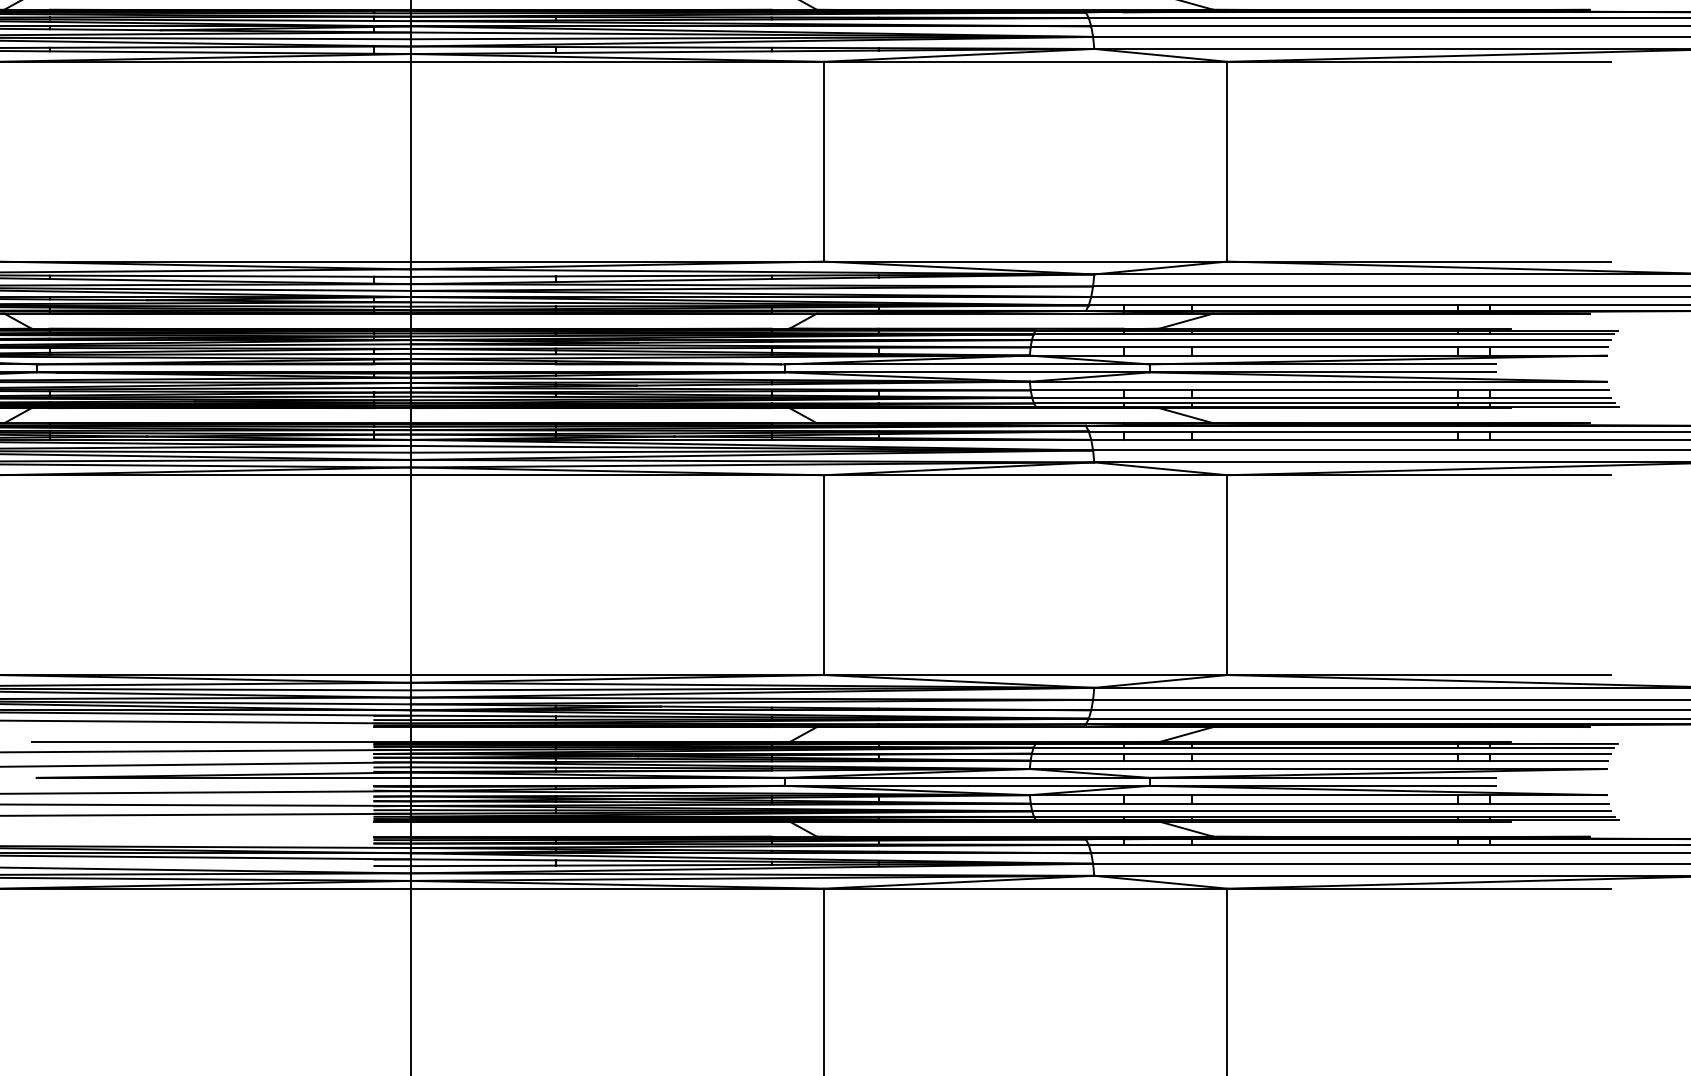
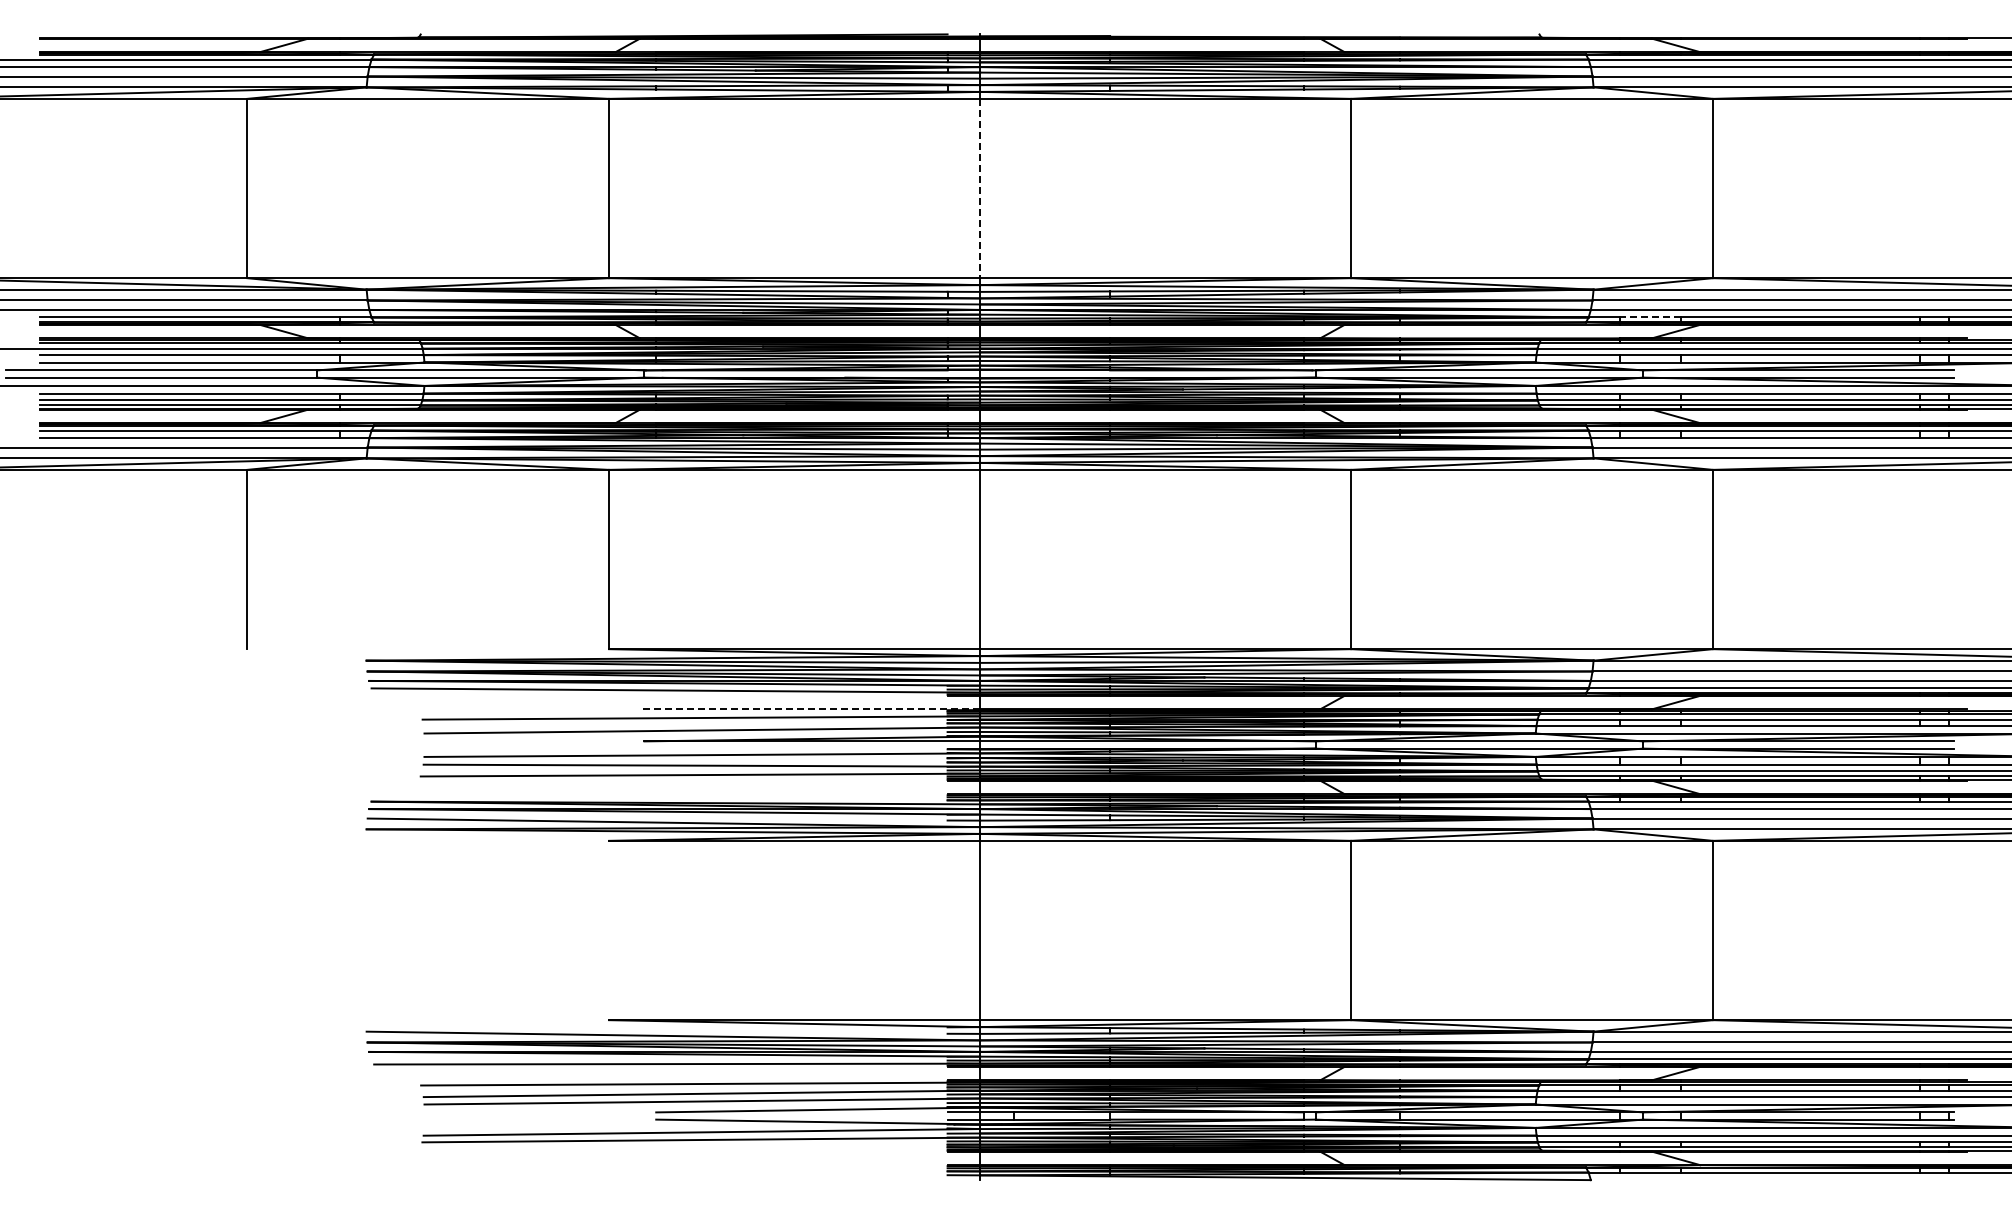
line: (411, 161) -> (980, 188), solid -> dashed
line: (1157, 305) -> (1650, 317), solid -> dashed
line: (220, 742) -> (809, 709), solid -> dashed

